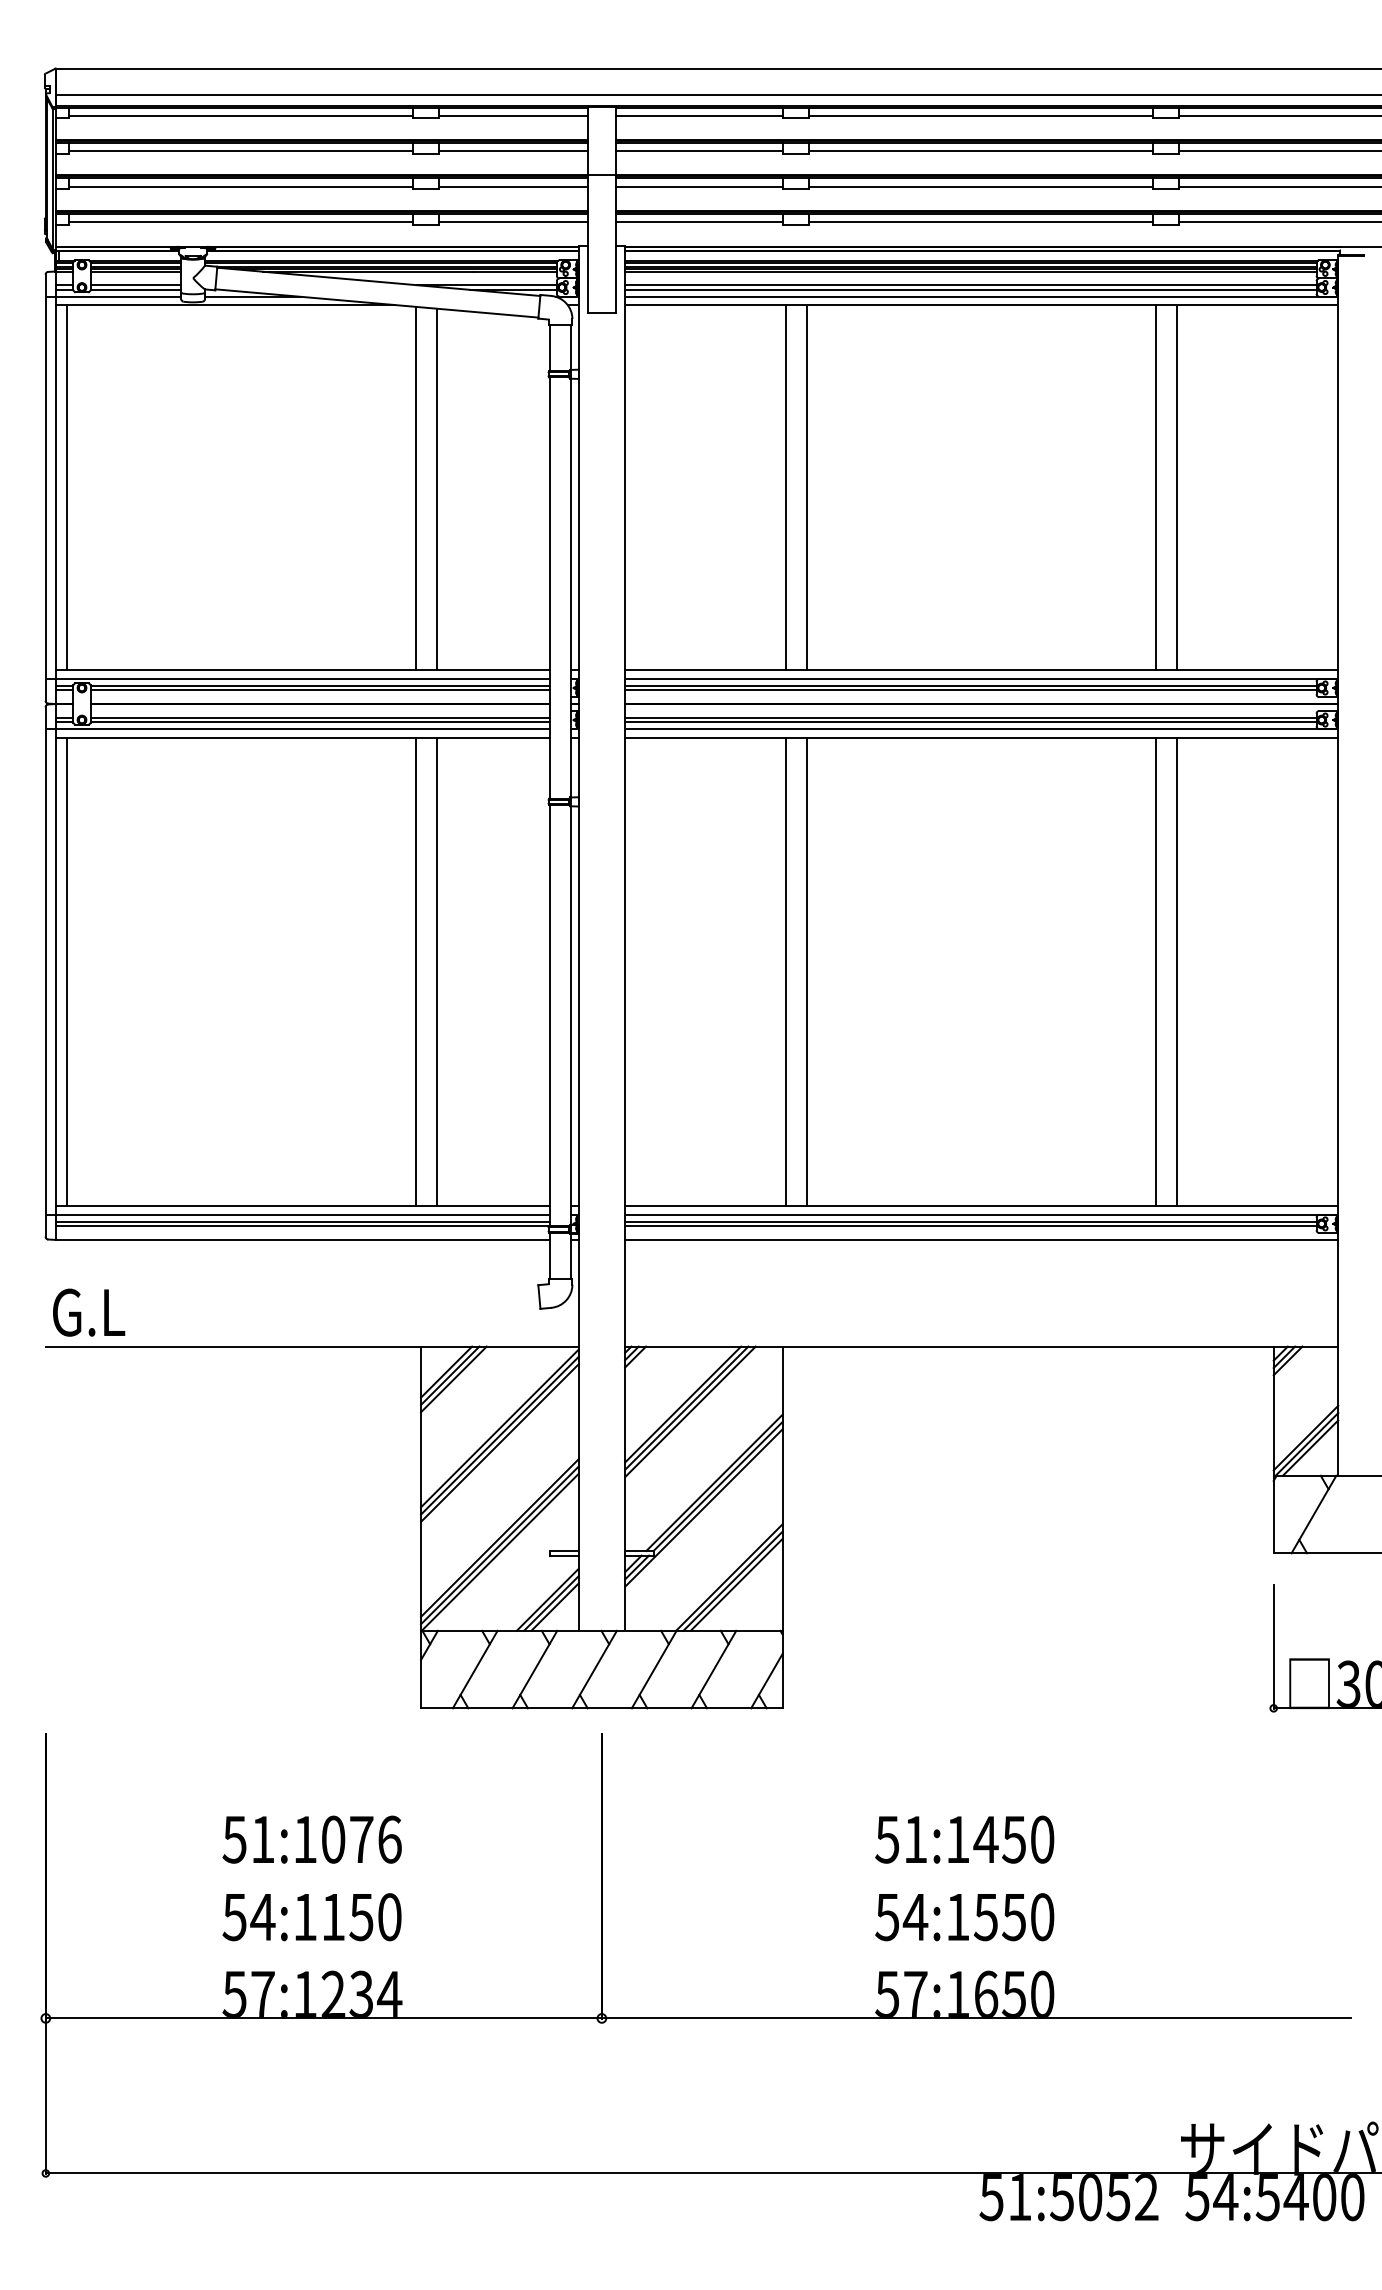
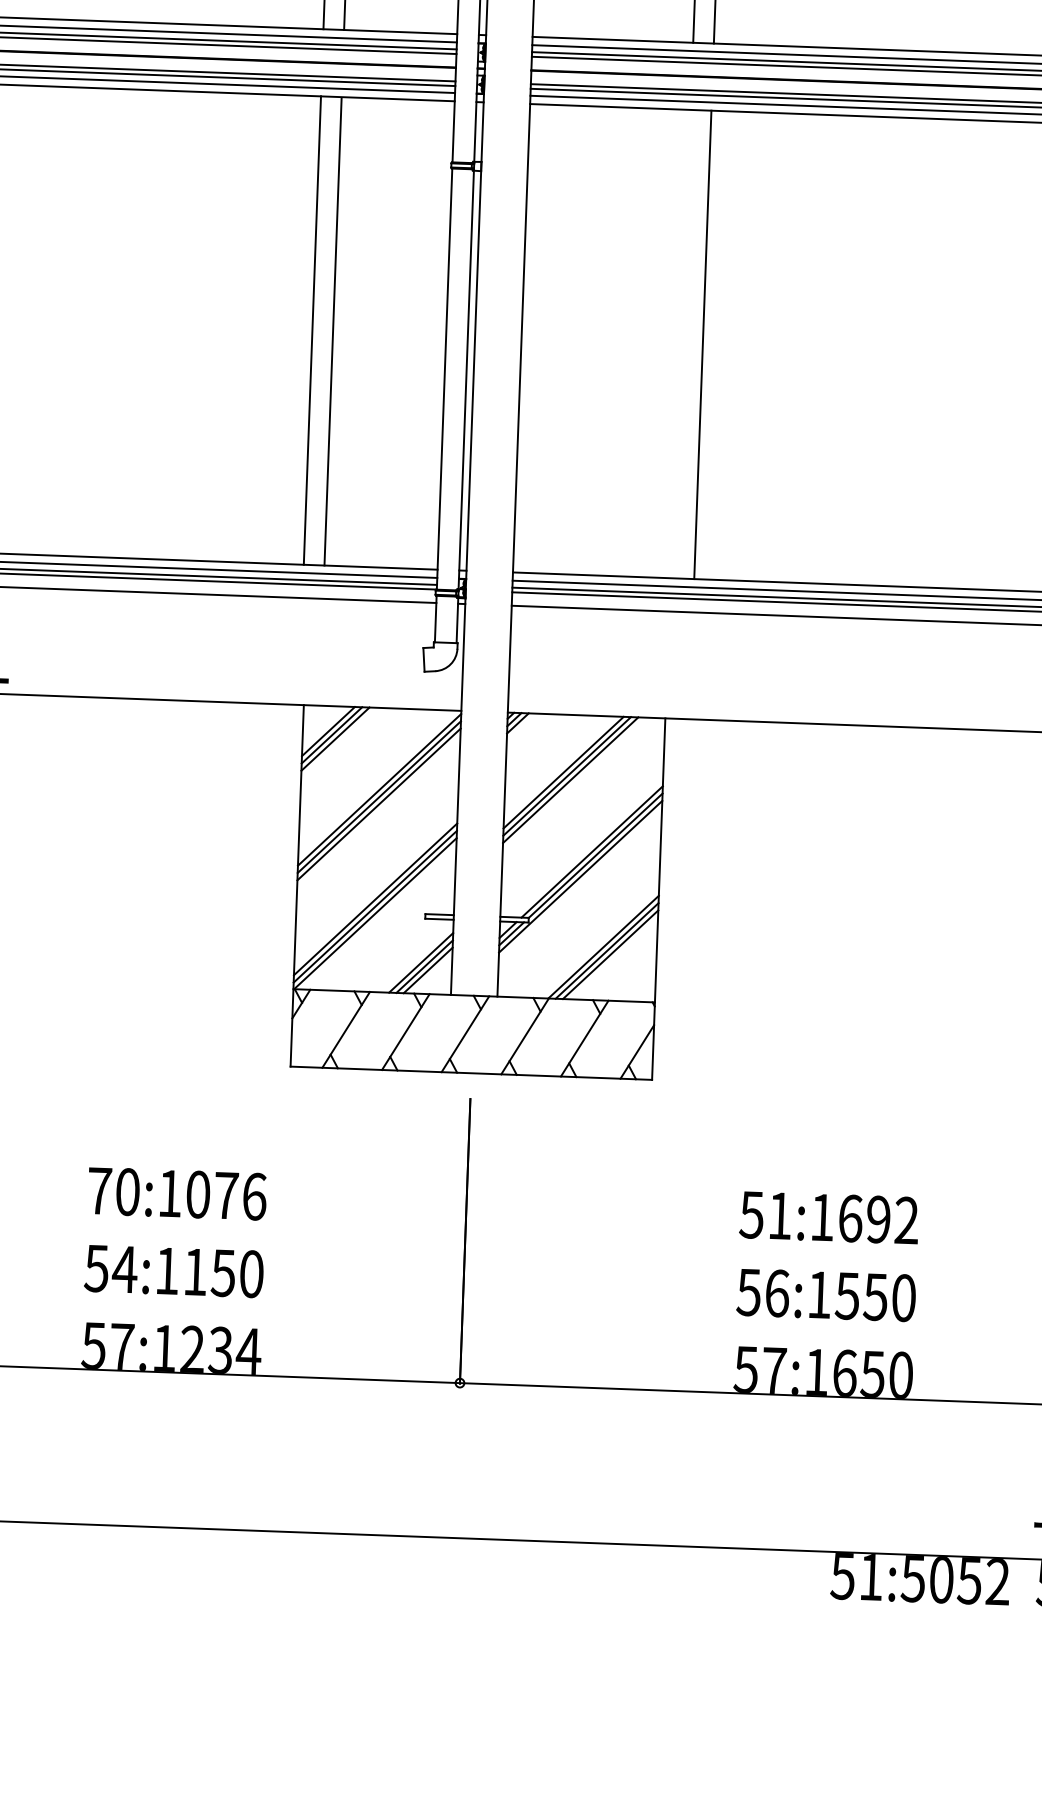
line: (785, 971) -> (681, 343), removed
text: (248, 1839) -> (113, 1191), 51:1076 -> 70:1076
text: (1013, 1839) -> (877, 1219), 51:1450 -> 51:1692
text: (915, 1917) -> (777, 1293), 54:1550 -> 56:1550

